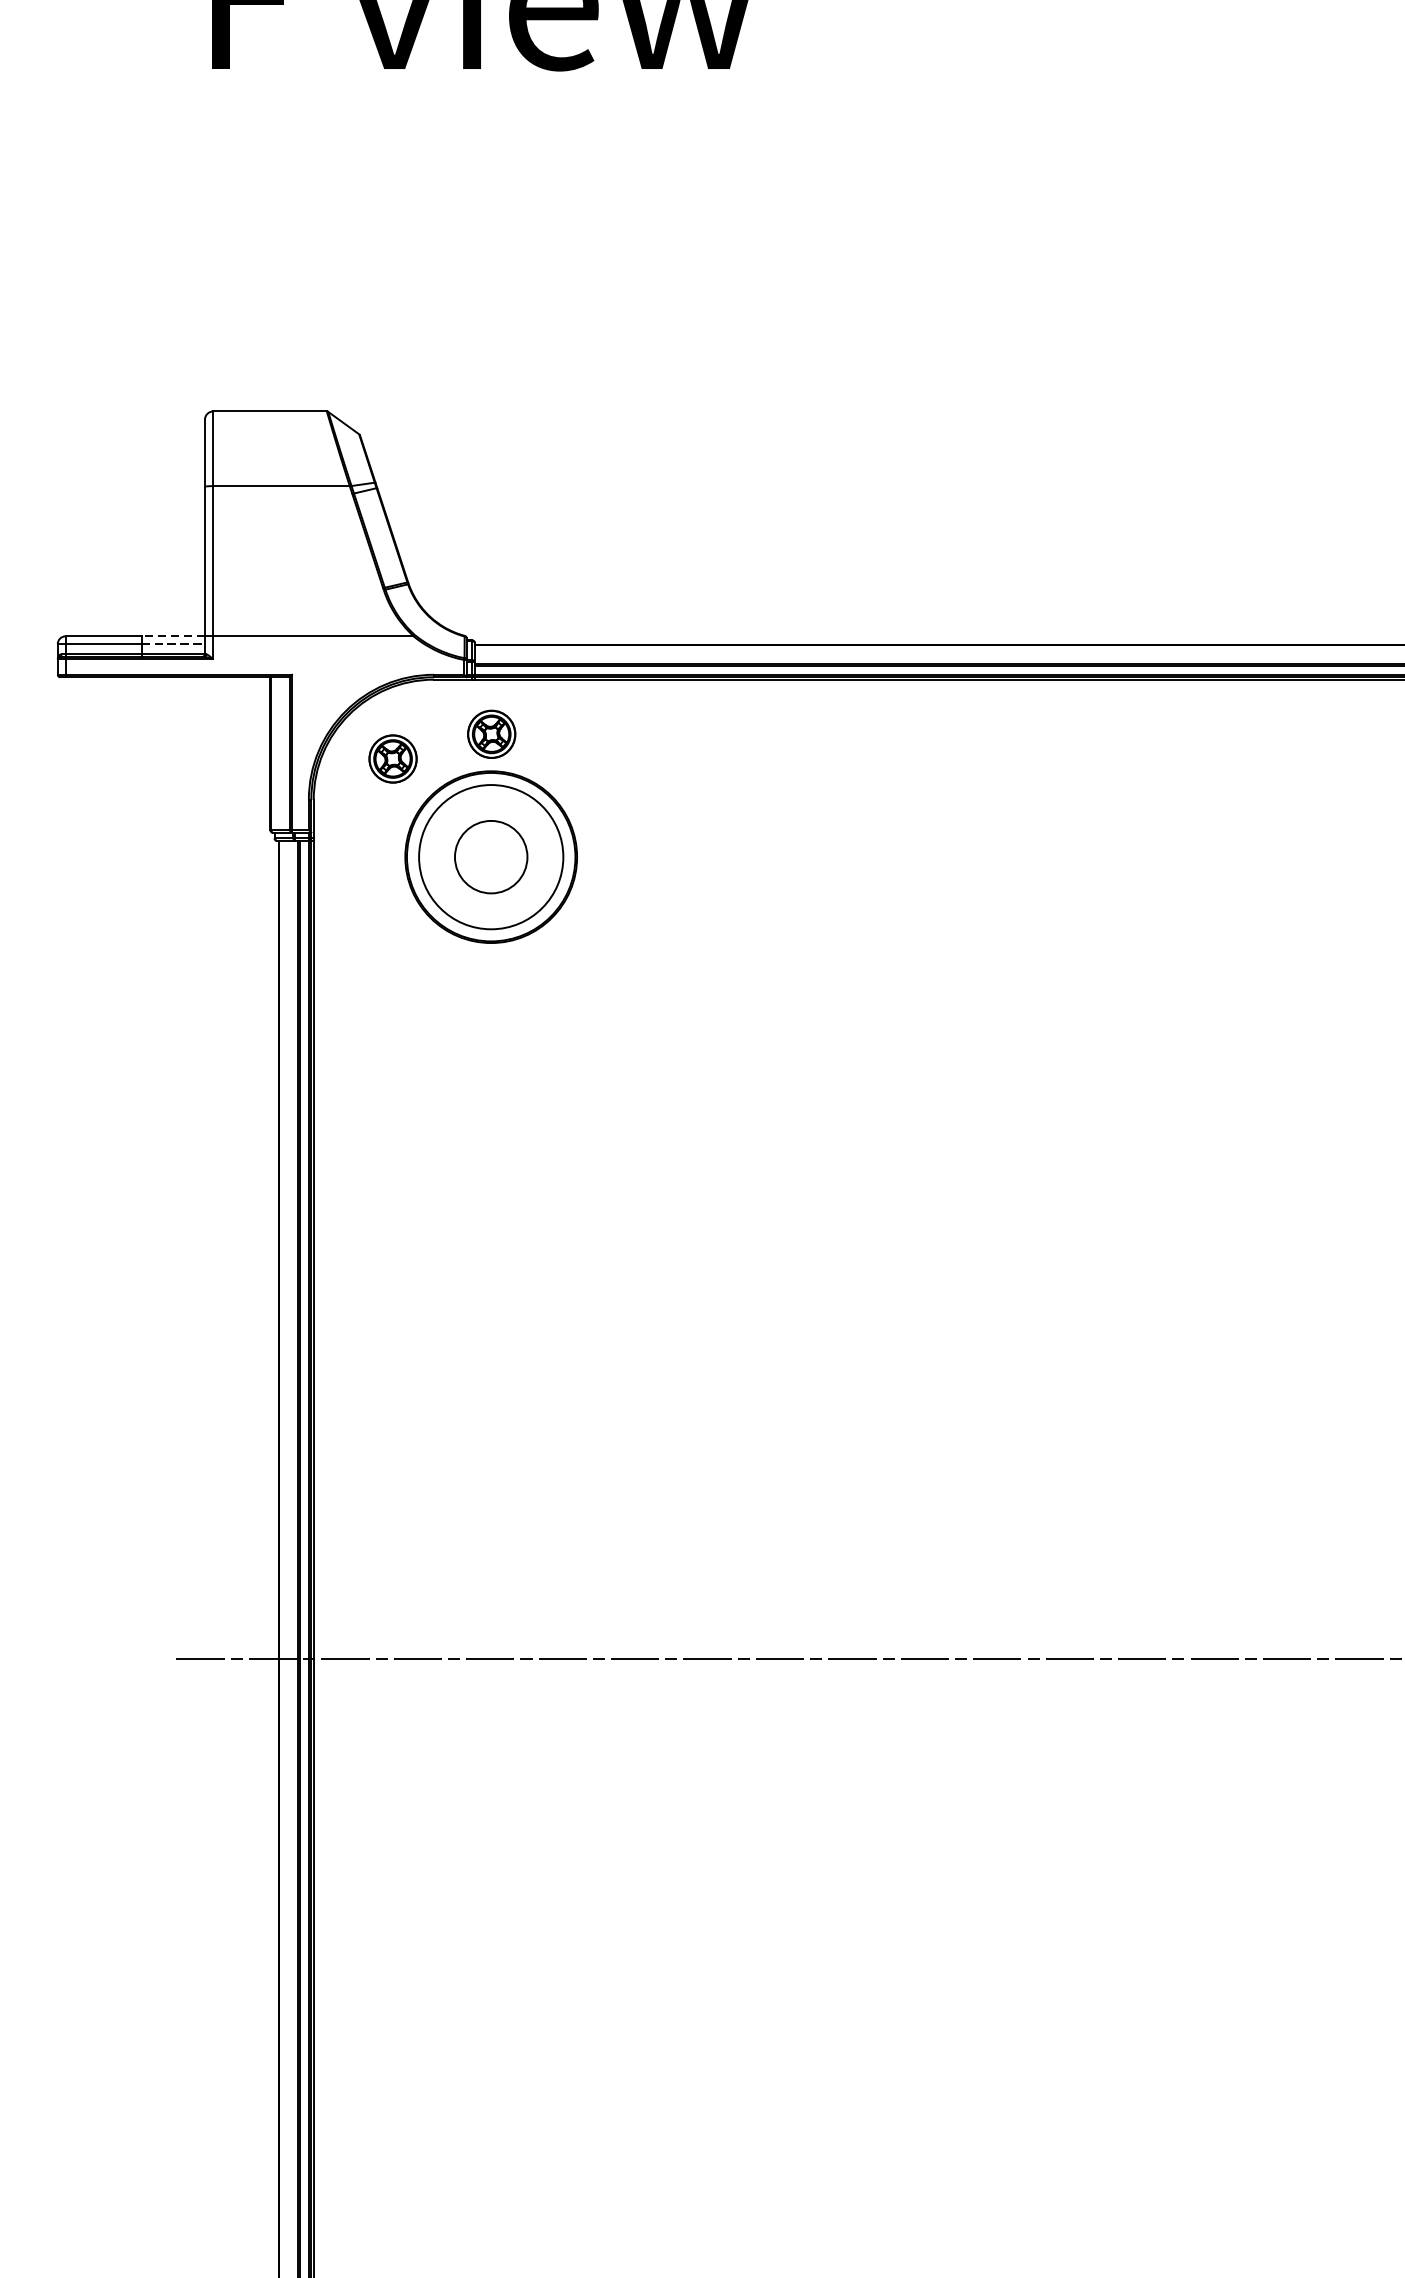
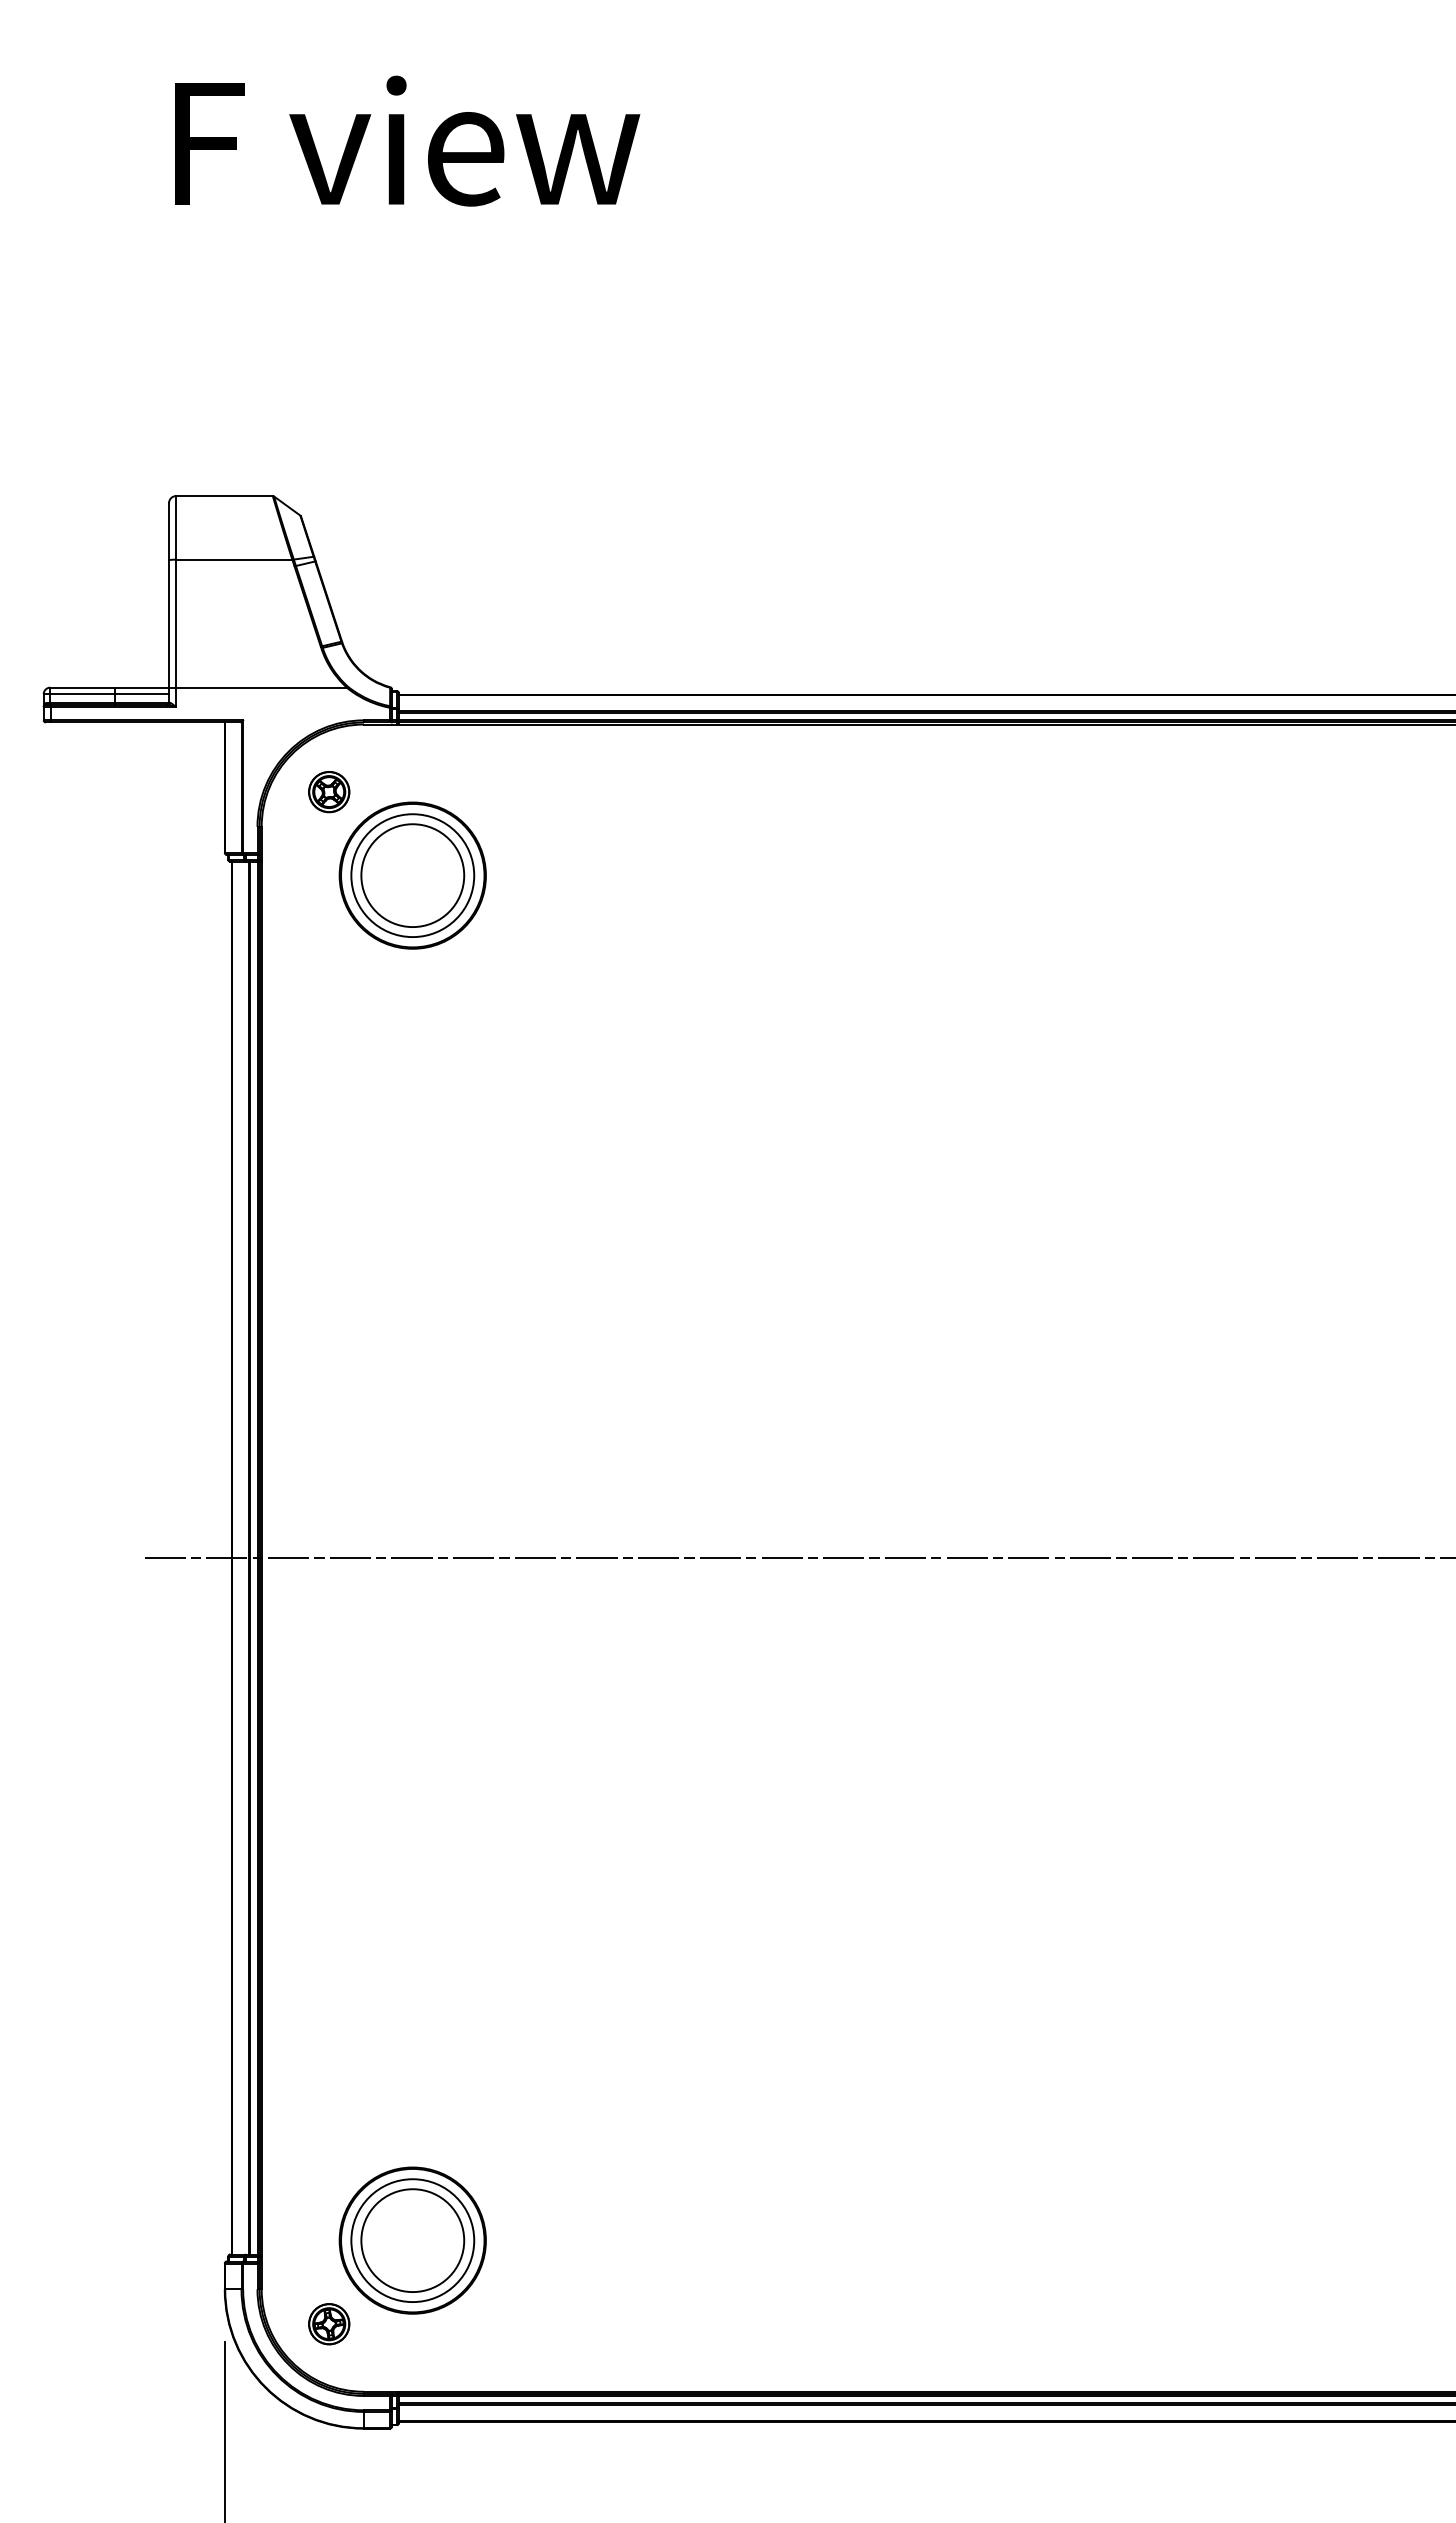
line: (173, 636) -> (142, 687), dashed -> solid
line: (173, 644) -> (142, 694), dashed -> solid
part: (492, 734) -> (413, 771), removed
circle: (490, 856) -> (412, 875), size x1.67

